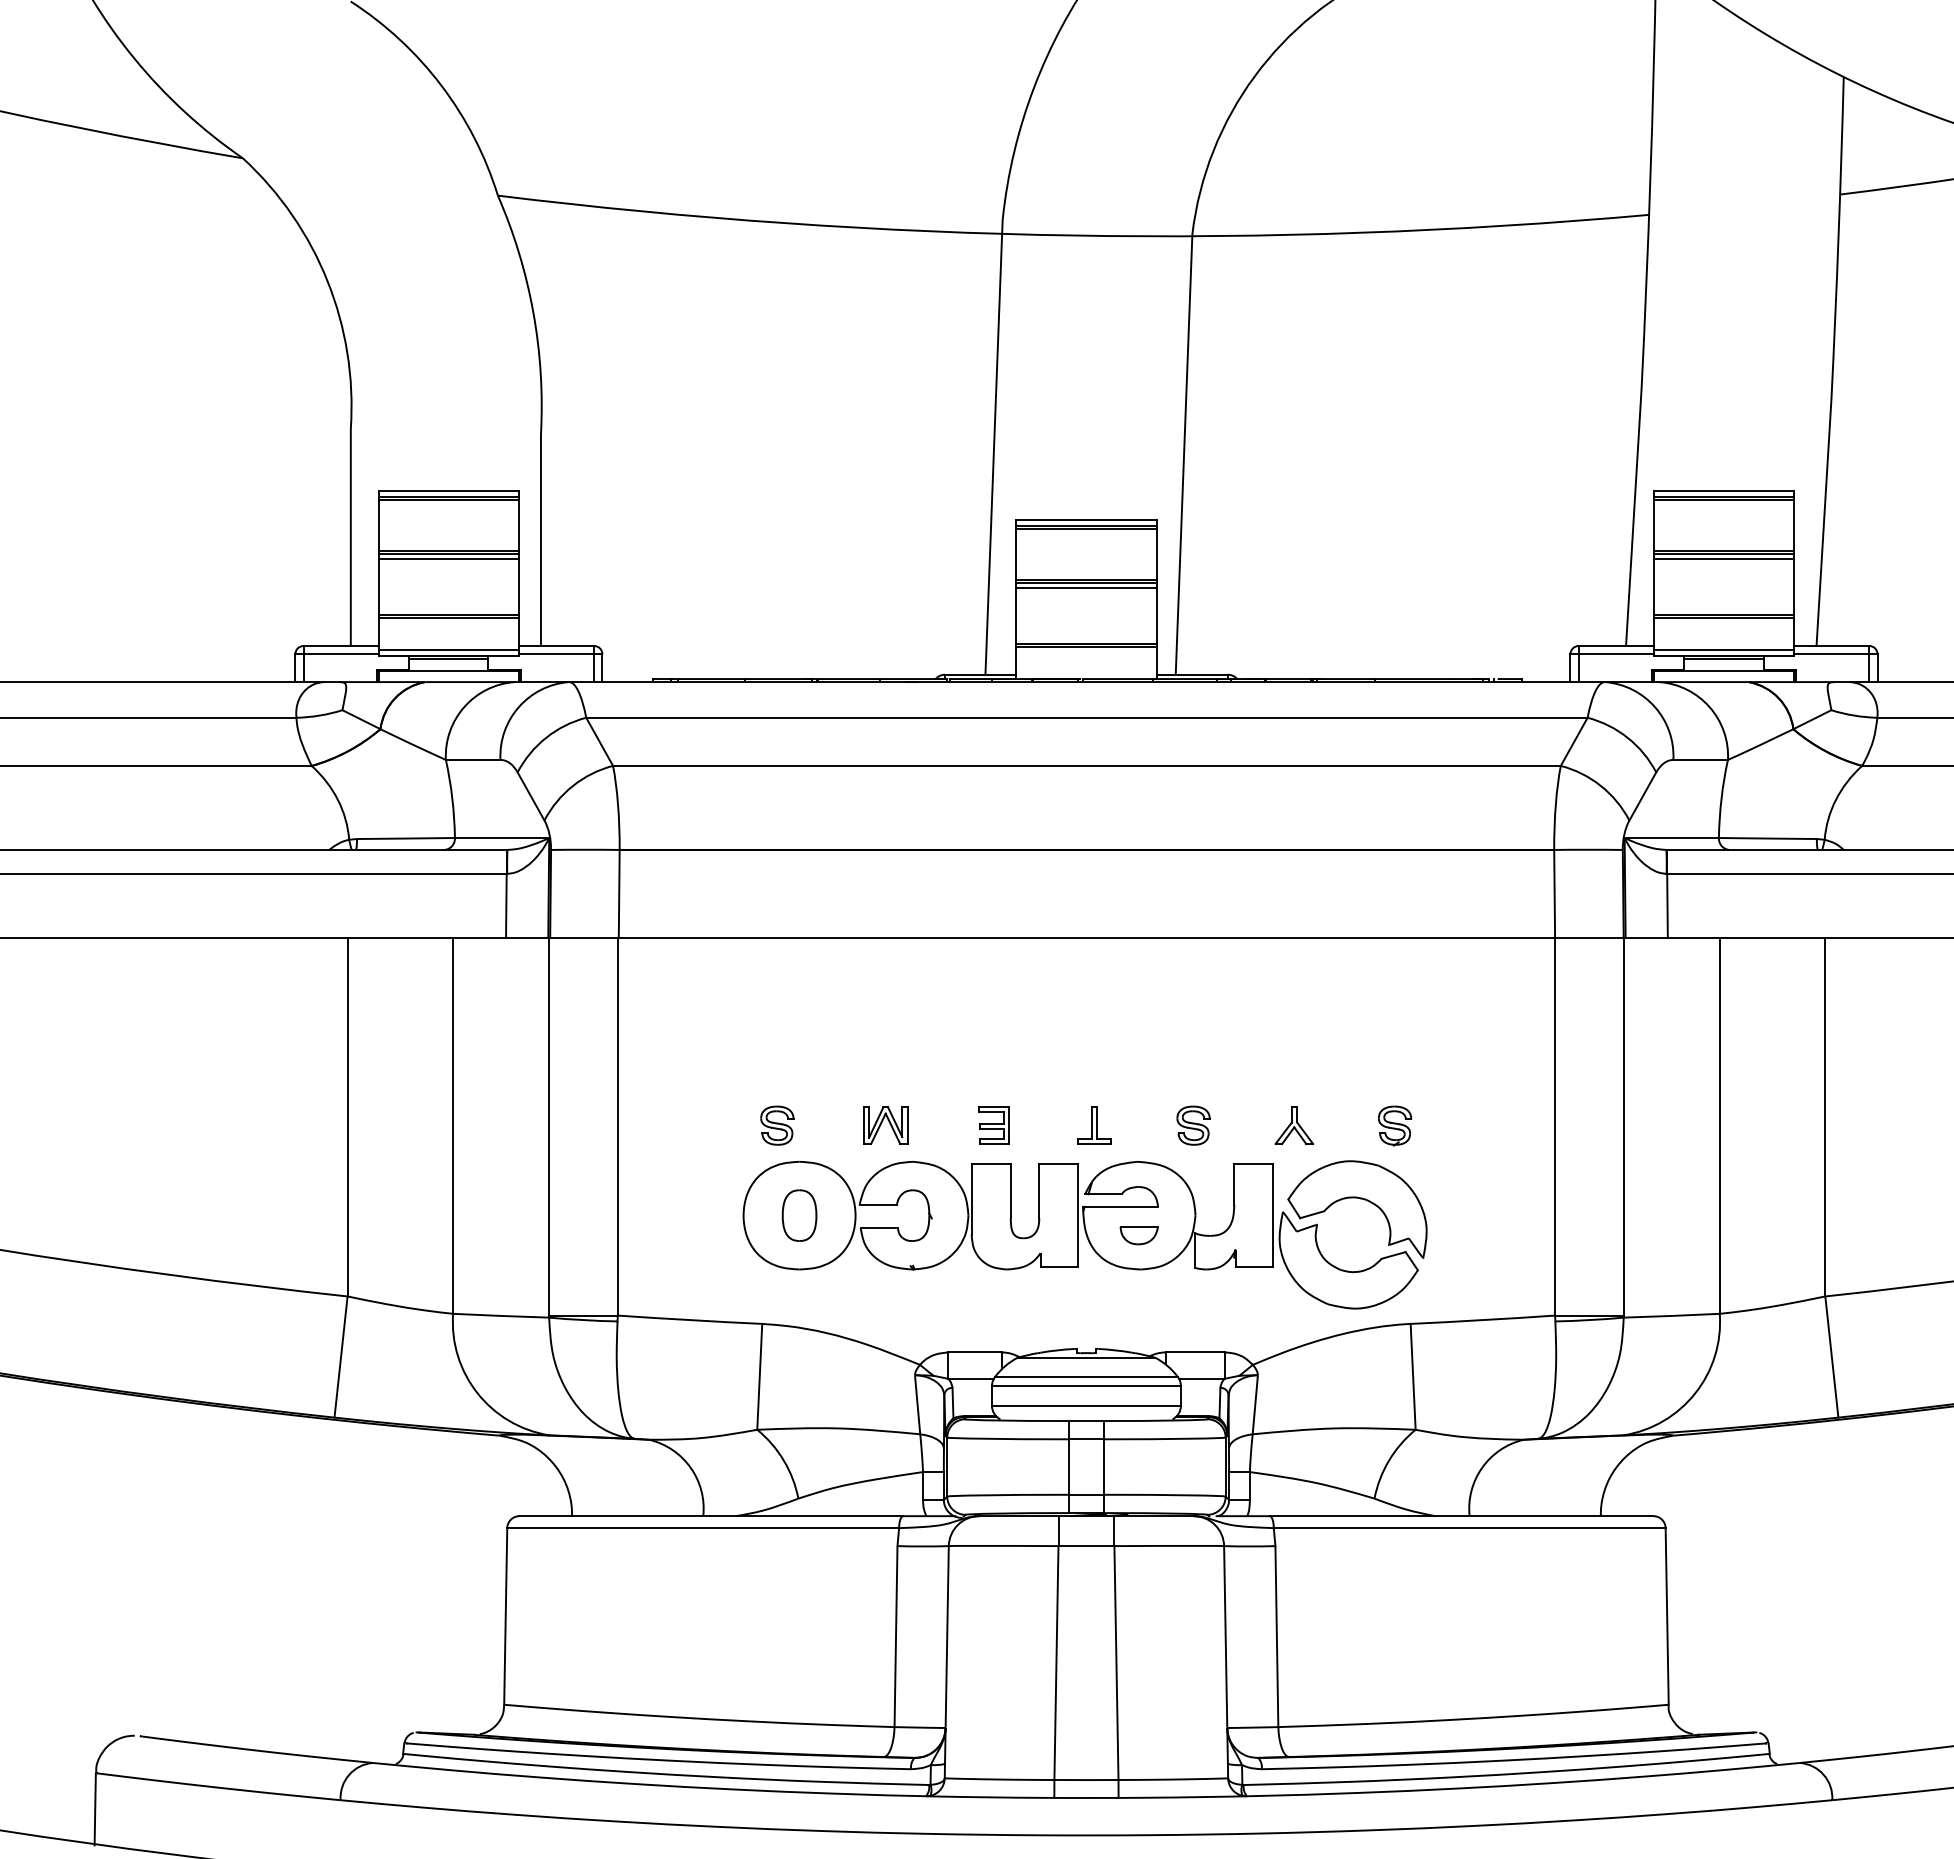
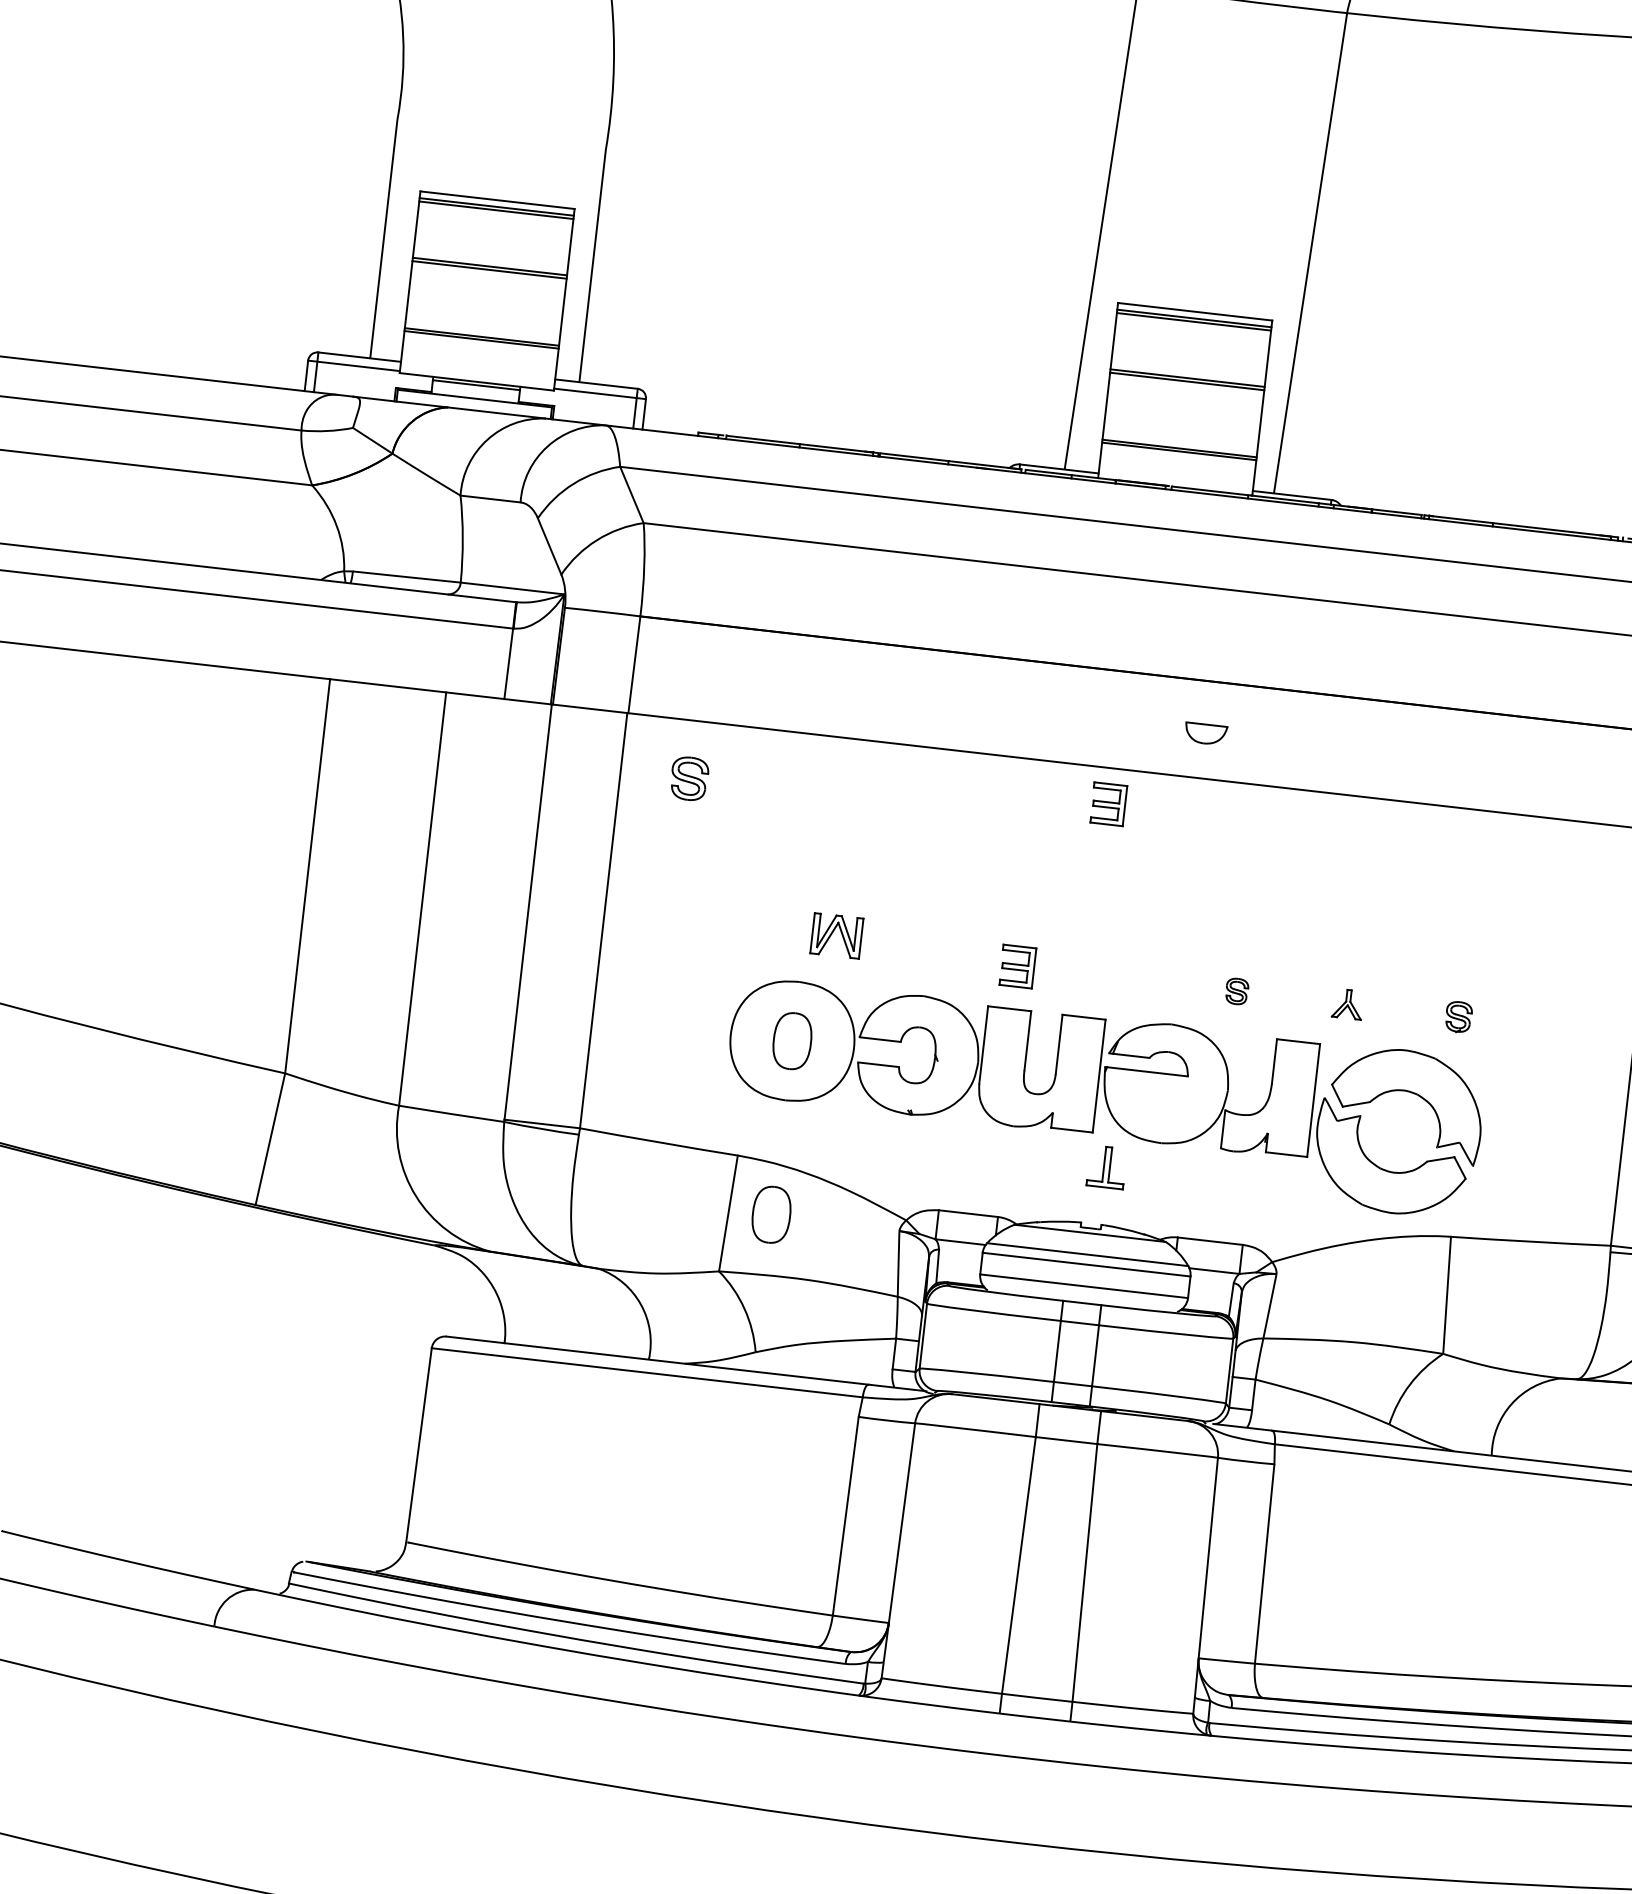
line: (448, 559) -> (488, 275), removed
line: (1086, 588) -> (1186, 387), removed
line: (448, 650) -> (477, 375), removed
part: (1058, 970) -> (1107, 803), added
part: (777, 1125) -> (689, 778), moved
part: (885, 1125) -> (836, 935), moved
part: (1094, 1125) -> (1106, 1167), moved
part: (1193, 1125) -> (1237, 991), size x0.6
part: (1294, 1125) -> (1348, 1004), size x0.7
part: (1395, 1125) -> (1459, 1016), size x0.7
part: (1138, 1235) -> (1205, 733), moved
part: (798, 1373) -> (771, 1214), added

